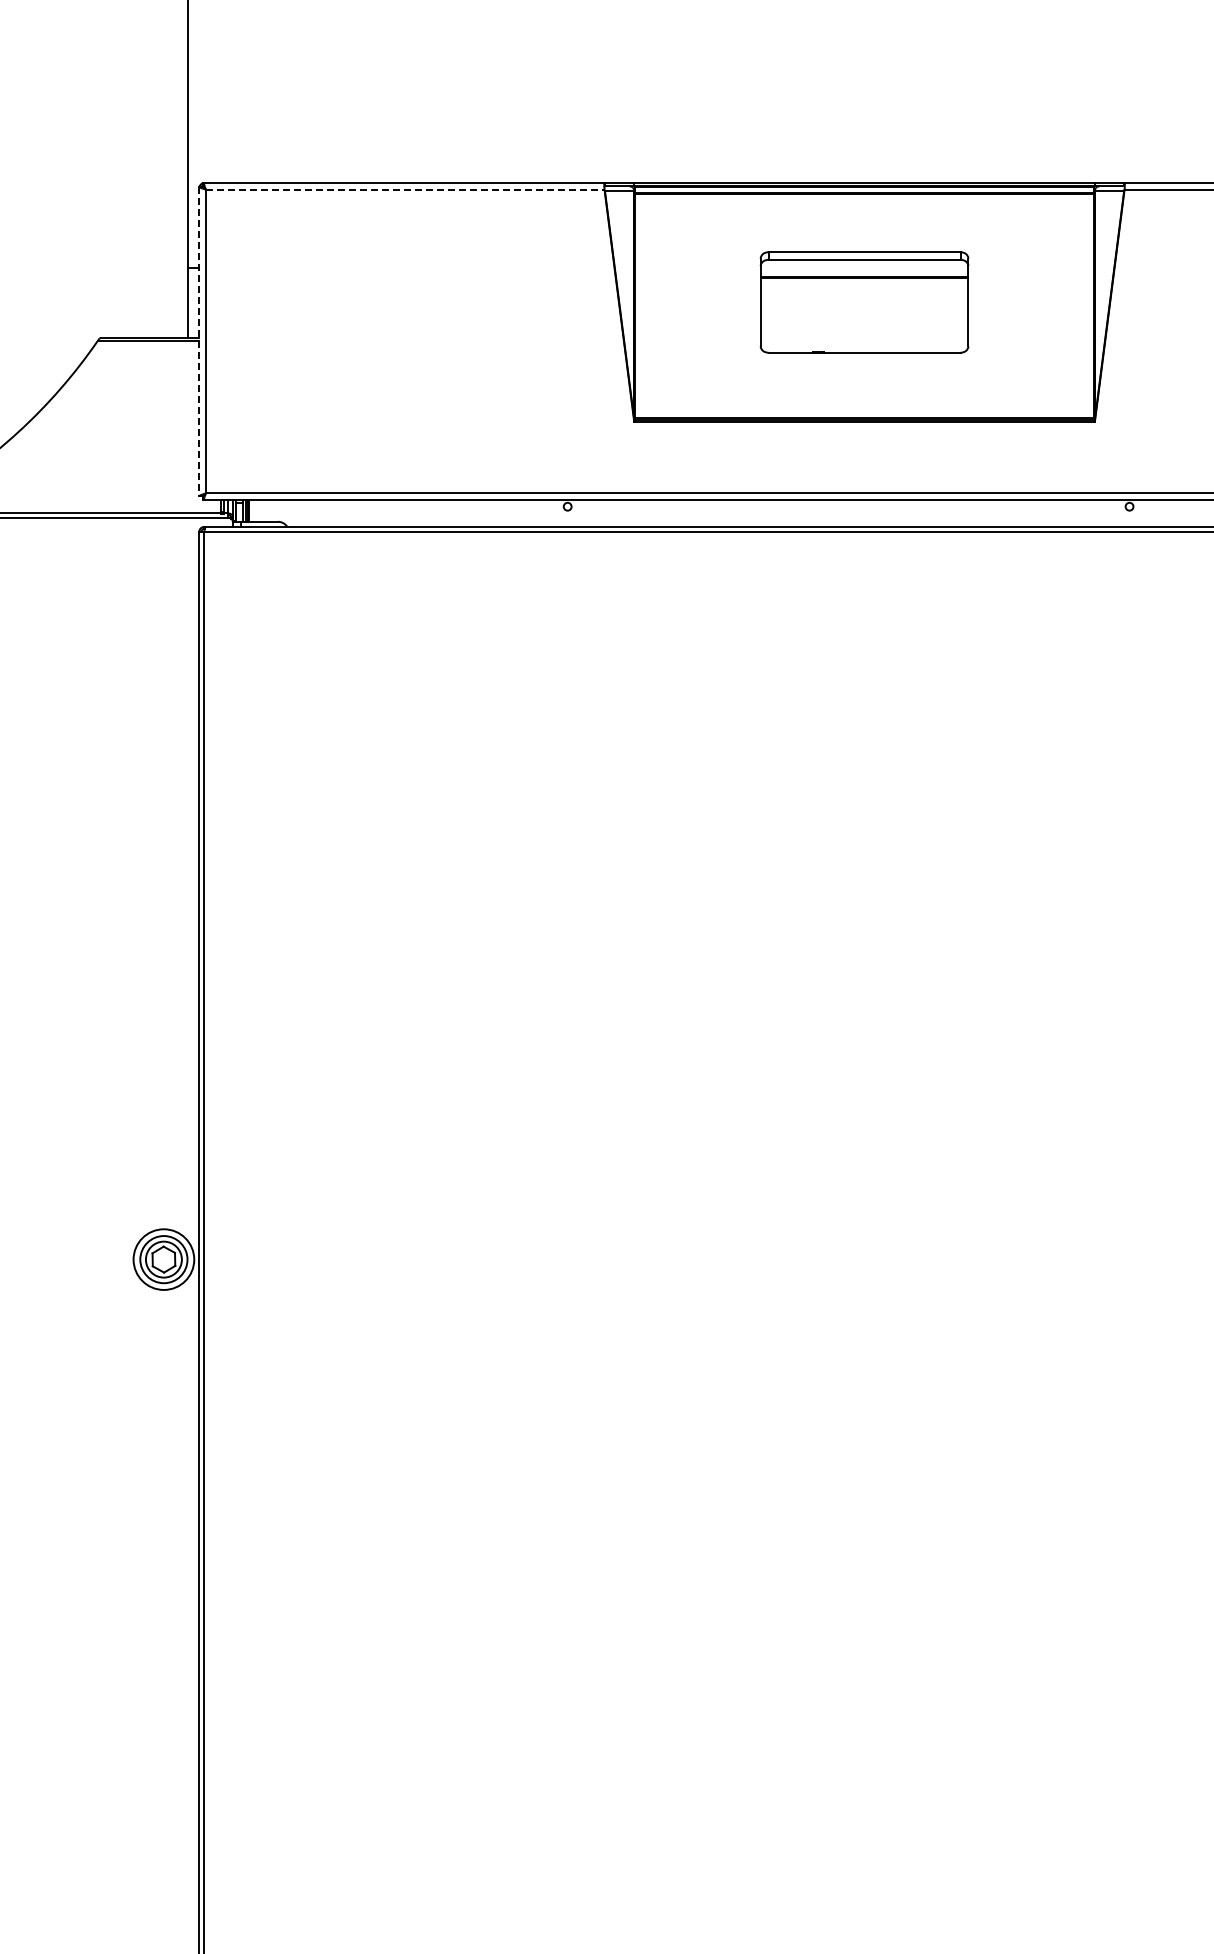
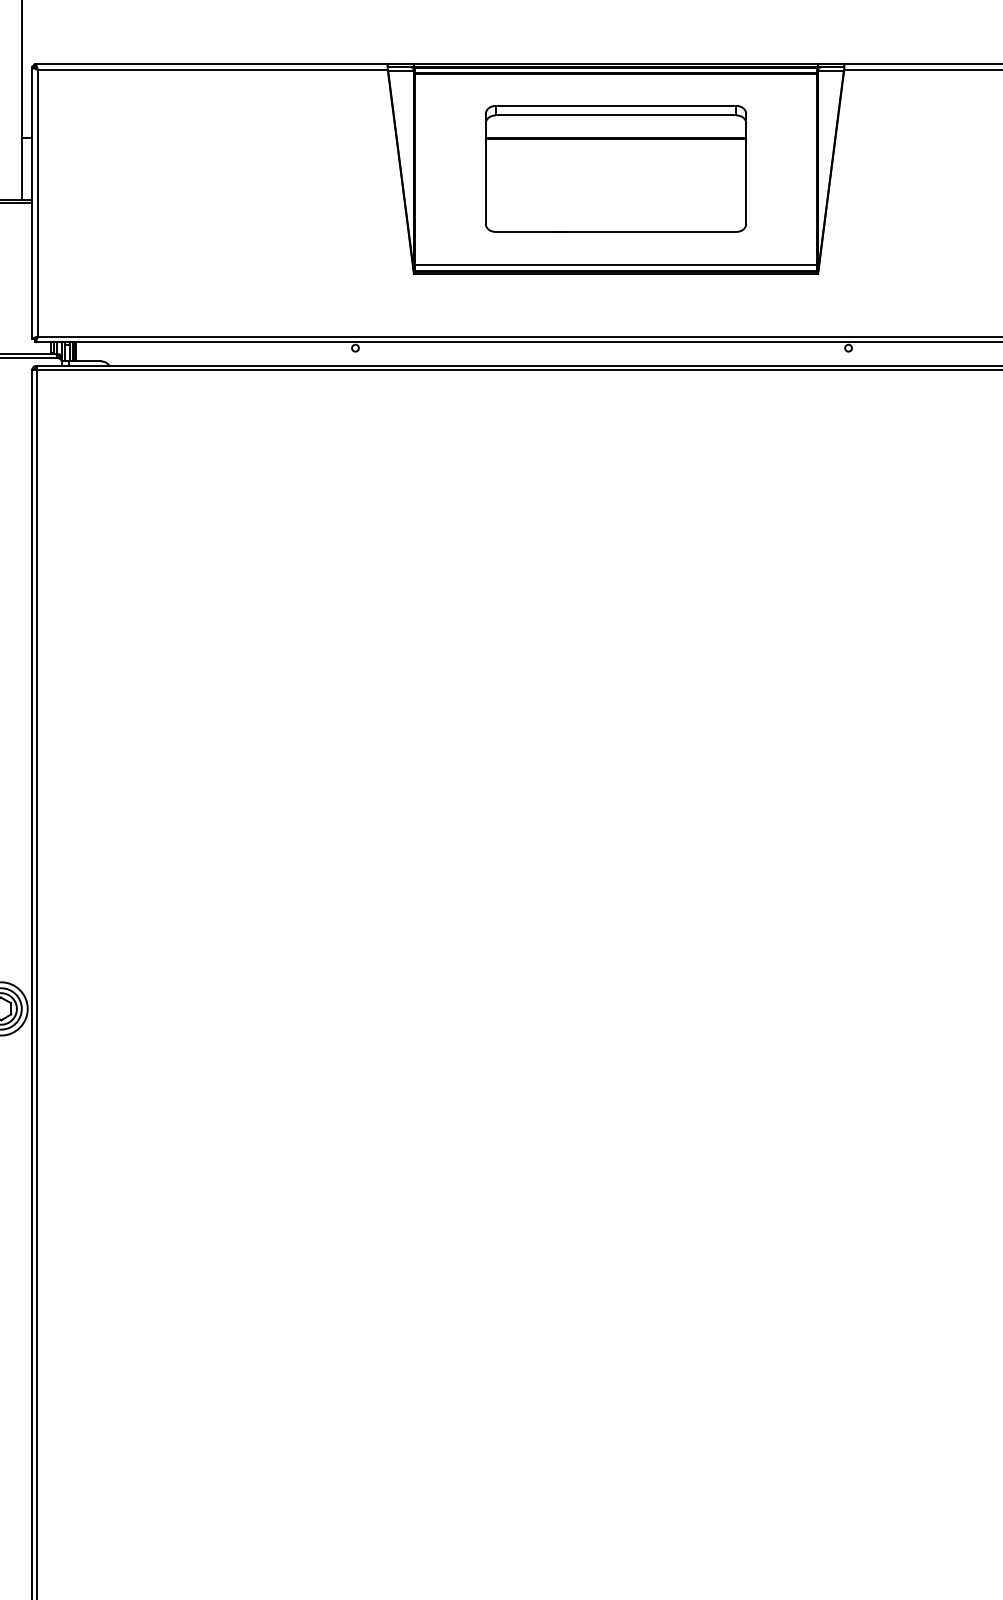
line: (405, 189) -> (213, 69), dashed -> solid
part: (864, 302) -> (615, 168), size x1.43
line: (199, 341) -> (32, 203), dashed -> solid
line: (864, 412) -> (615, 265), added

